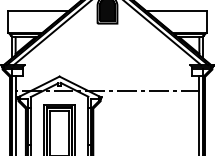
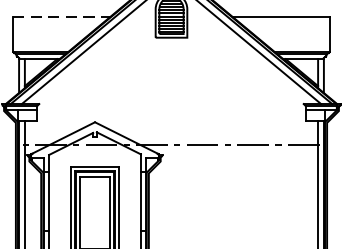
line: (39, 10) -> (62, 16), solid -> dashed

